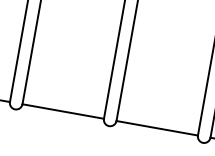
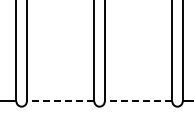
line: (63, 111) -> (60, 101), solid -> dashed
line: (157, 128) -> (138, 101), solid -> dashed

